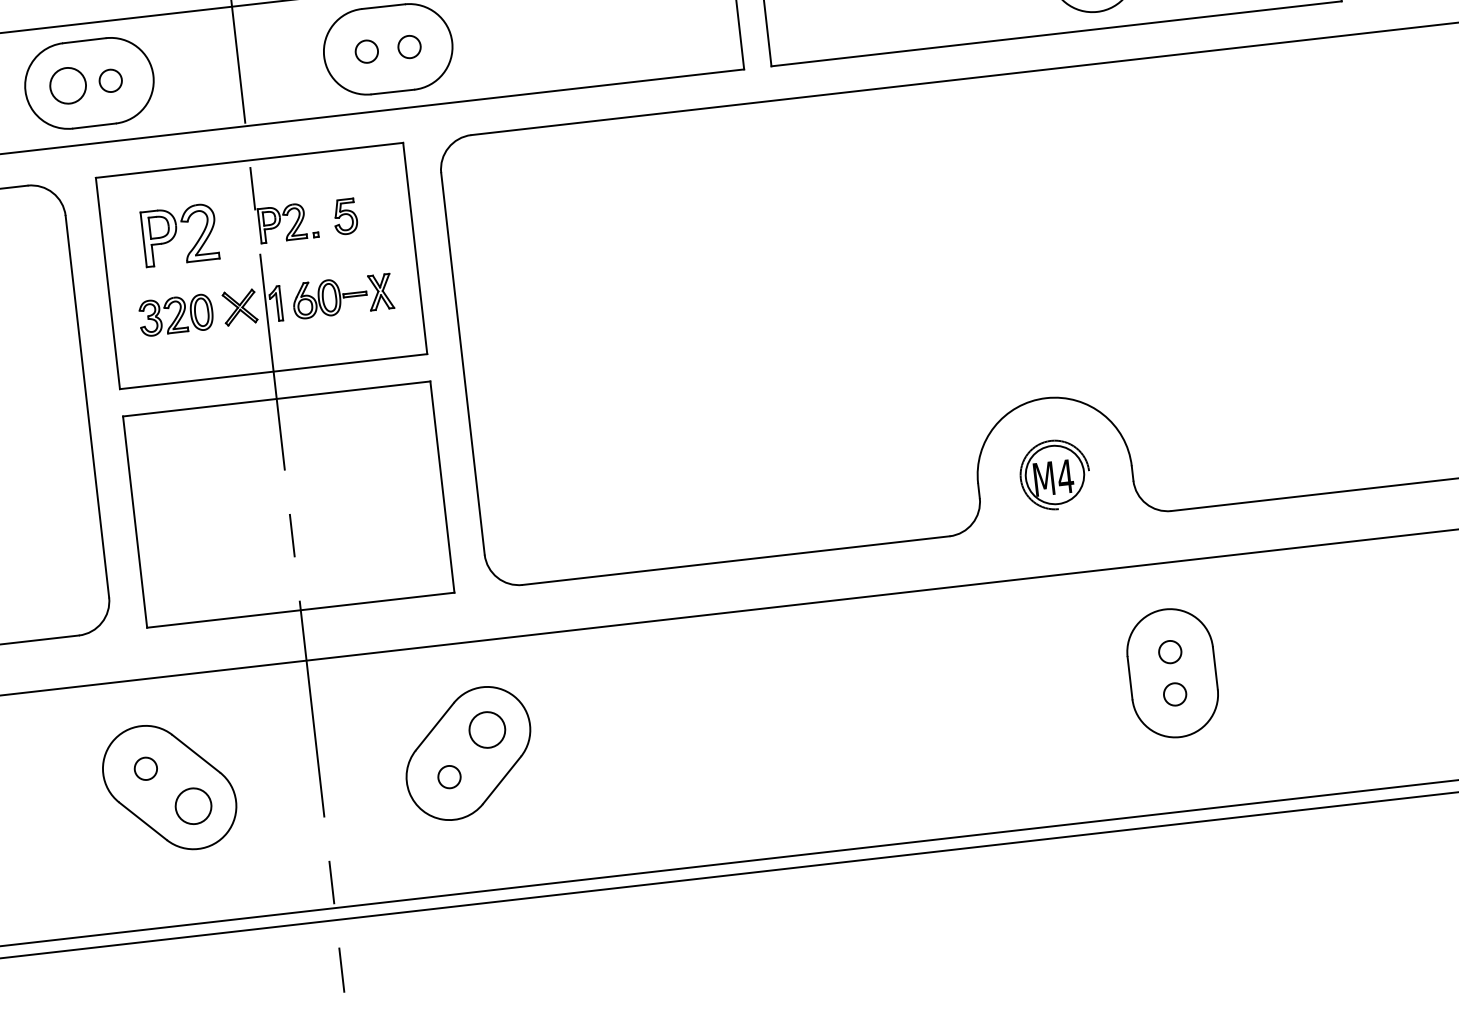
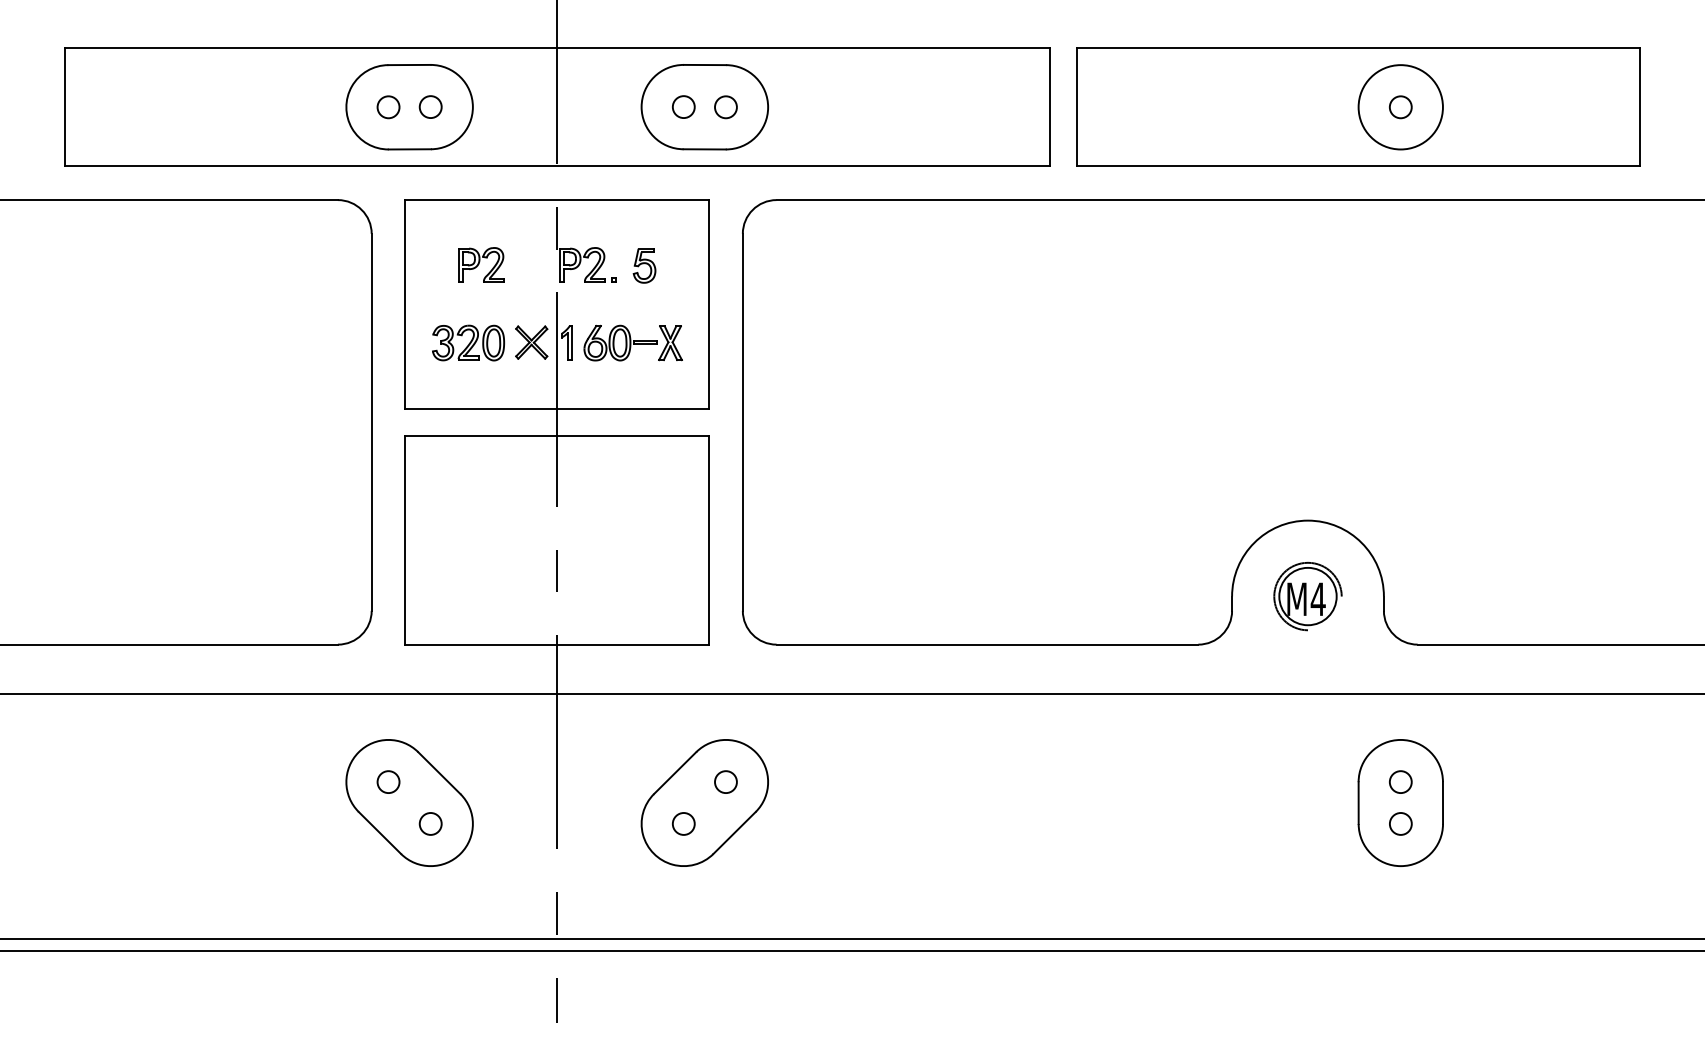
circle: (68, 86) -> (388, 107), size x0.62
part: (180, 234) -> (481, 264), size x0.62
circle: (486, 729) -> (725, 781), size x0.62
circle: (193, 805) -> (430, 823), size x0.62

